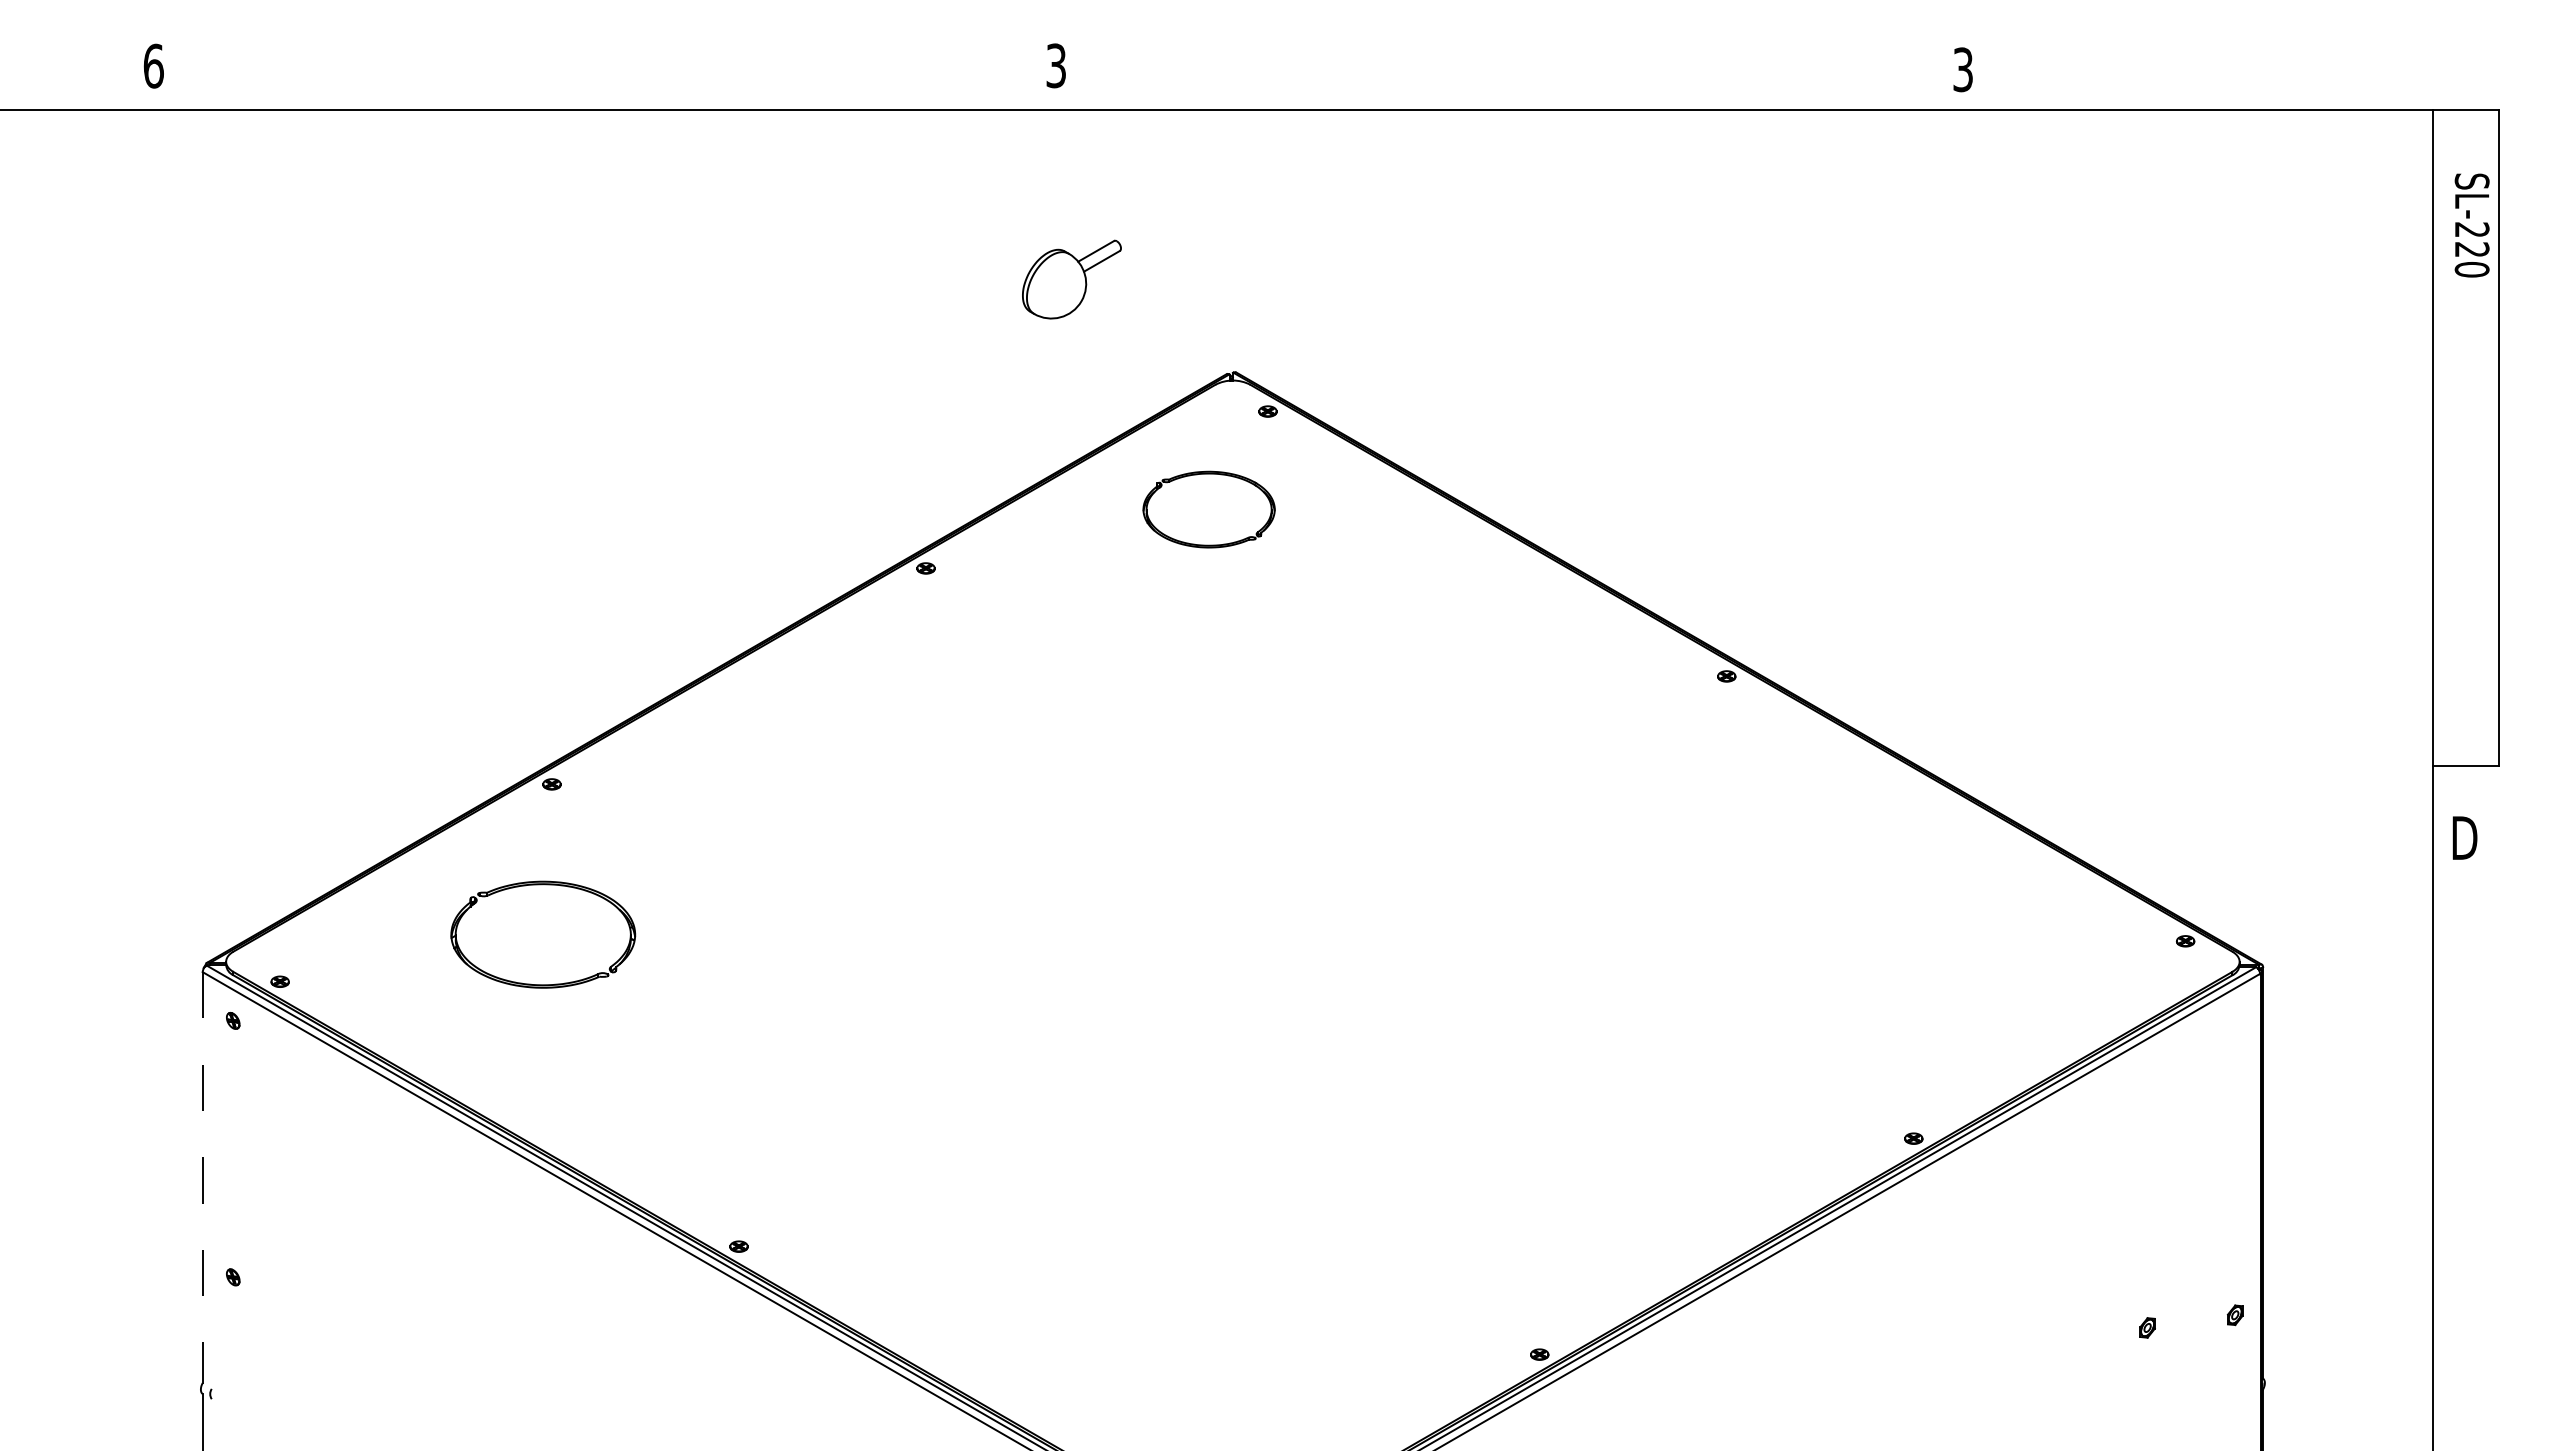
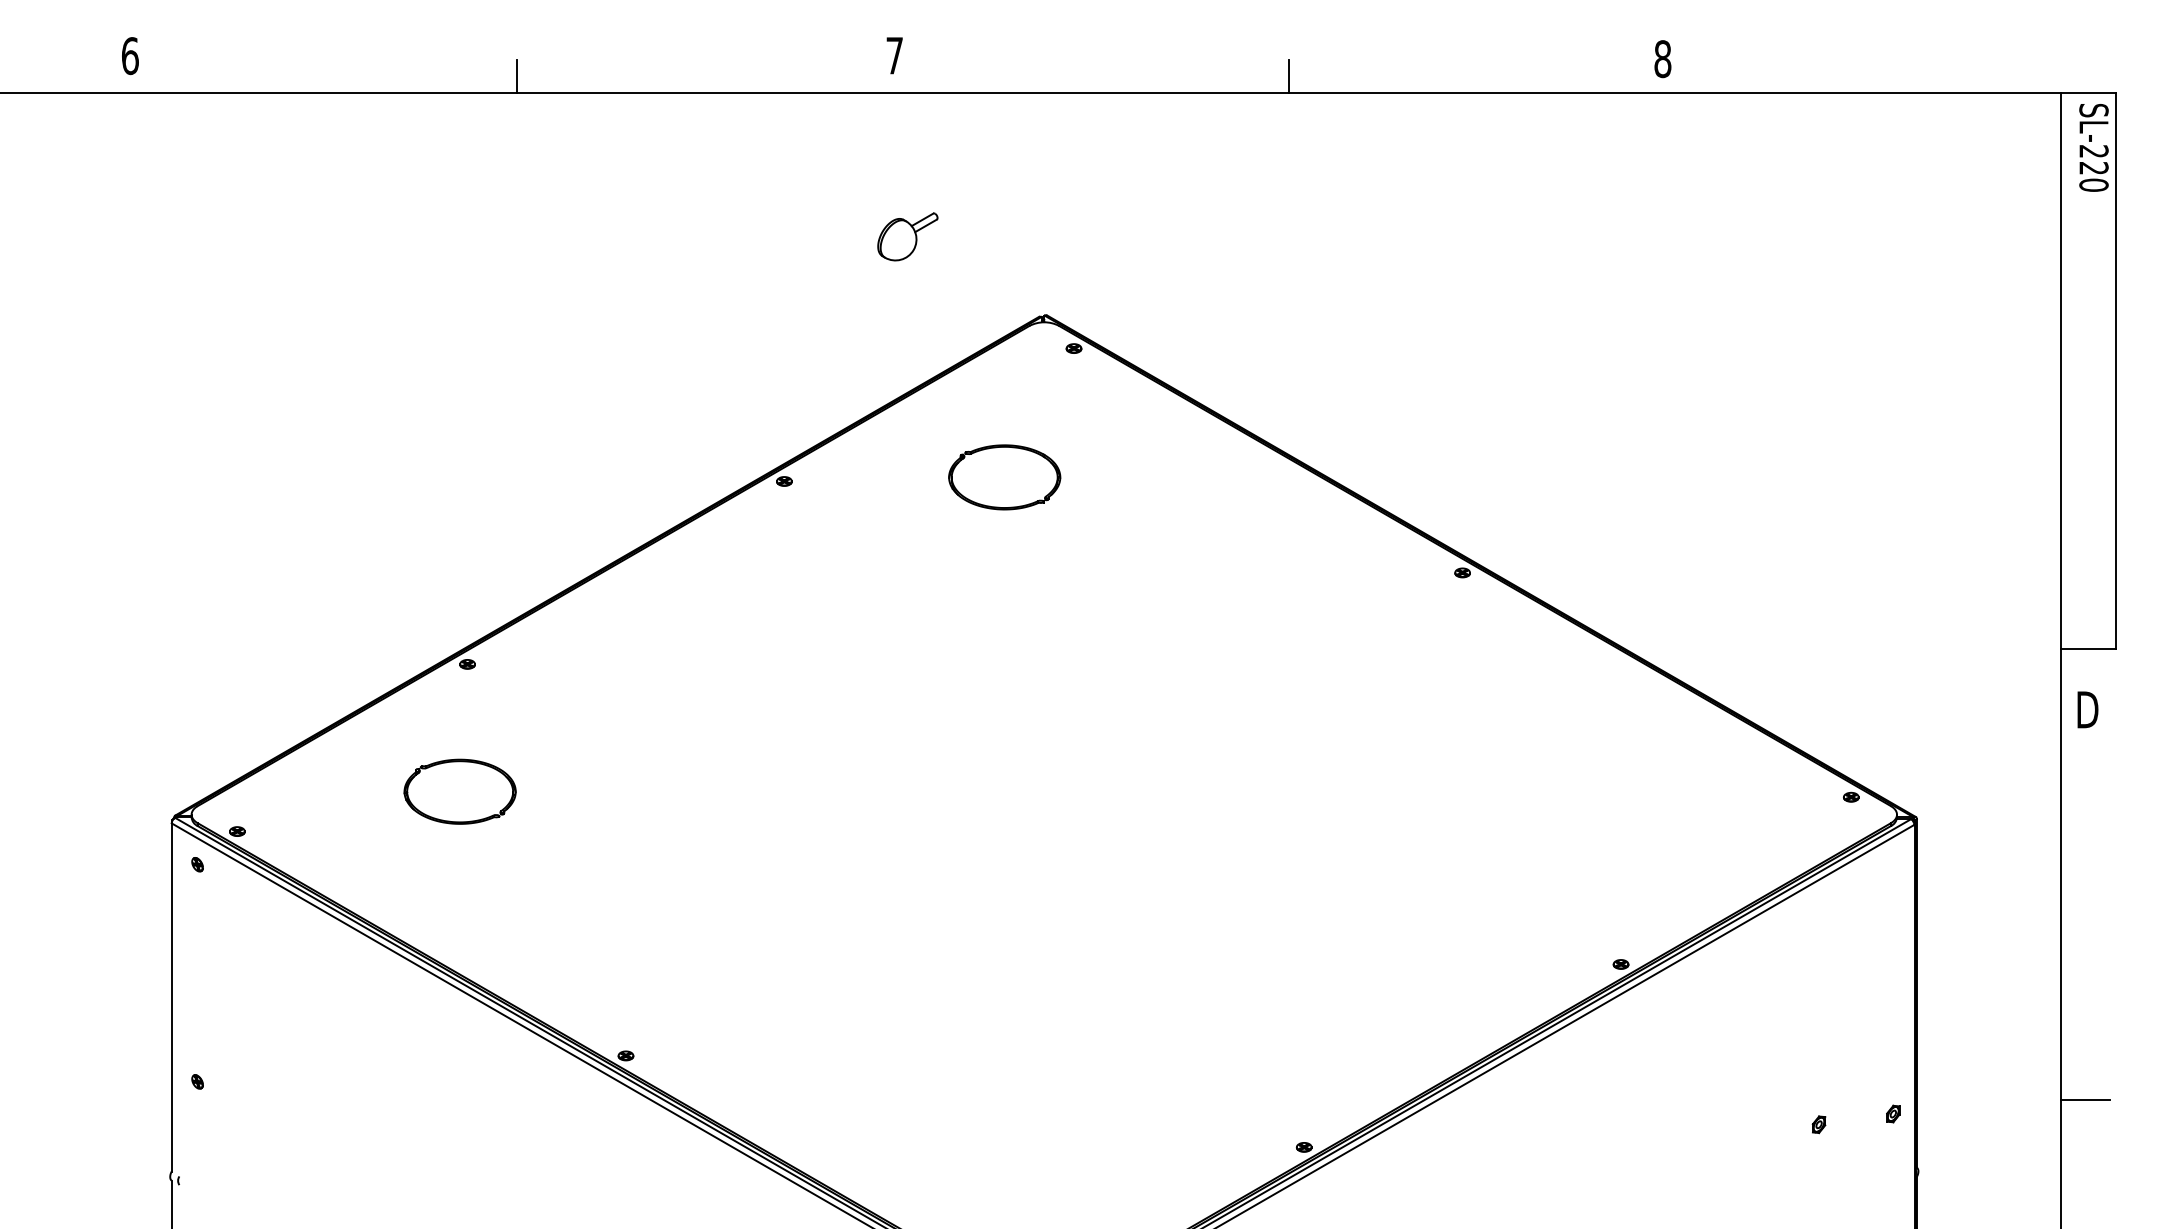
text: (1055, 65) -> (894, 55), 3 -> 7
text: (1963, 69) -> (1663, 58), 3 -> 8
line: (610, 89) -> (517, 75), added
line: (1521, 89) -> (1288, 75), added
text: (2471, 225) -> (2093, 147), moved
part: (1071, 279) -> (907, 236), size x0.71
part: (1208, 509) -> (1004, 477), moved
part: (542, 934) -> (459, 791), size x0.71
line: (202, 1177) -> (171, 997), dashed -> solid
line: (2462, 1298) -> (2085, 1099), added

